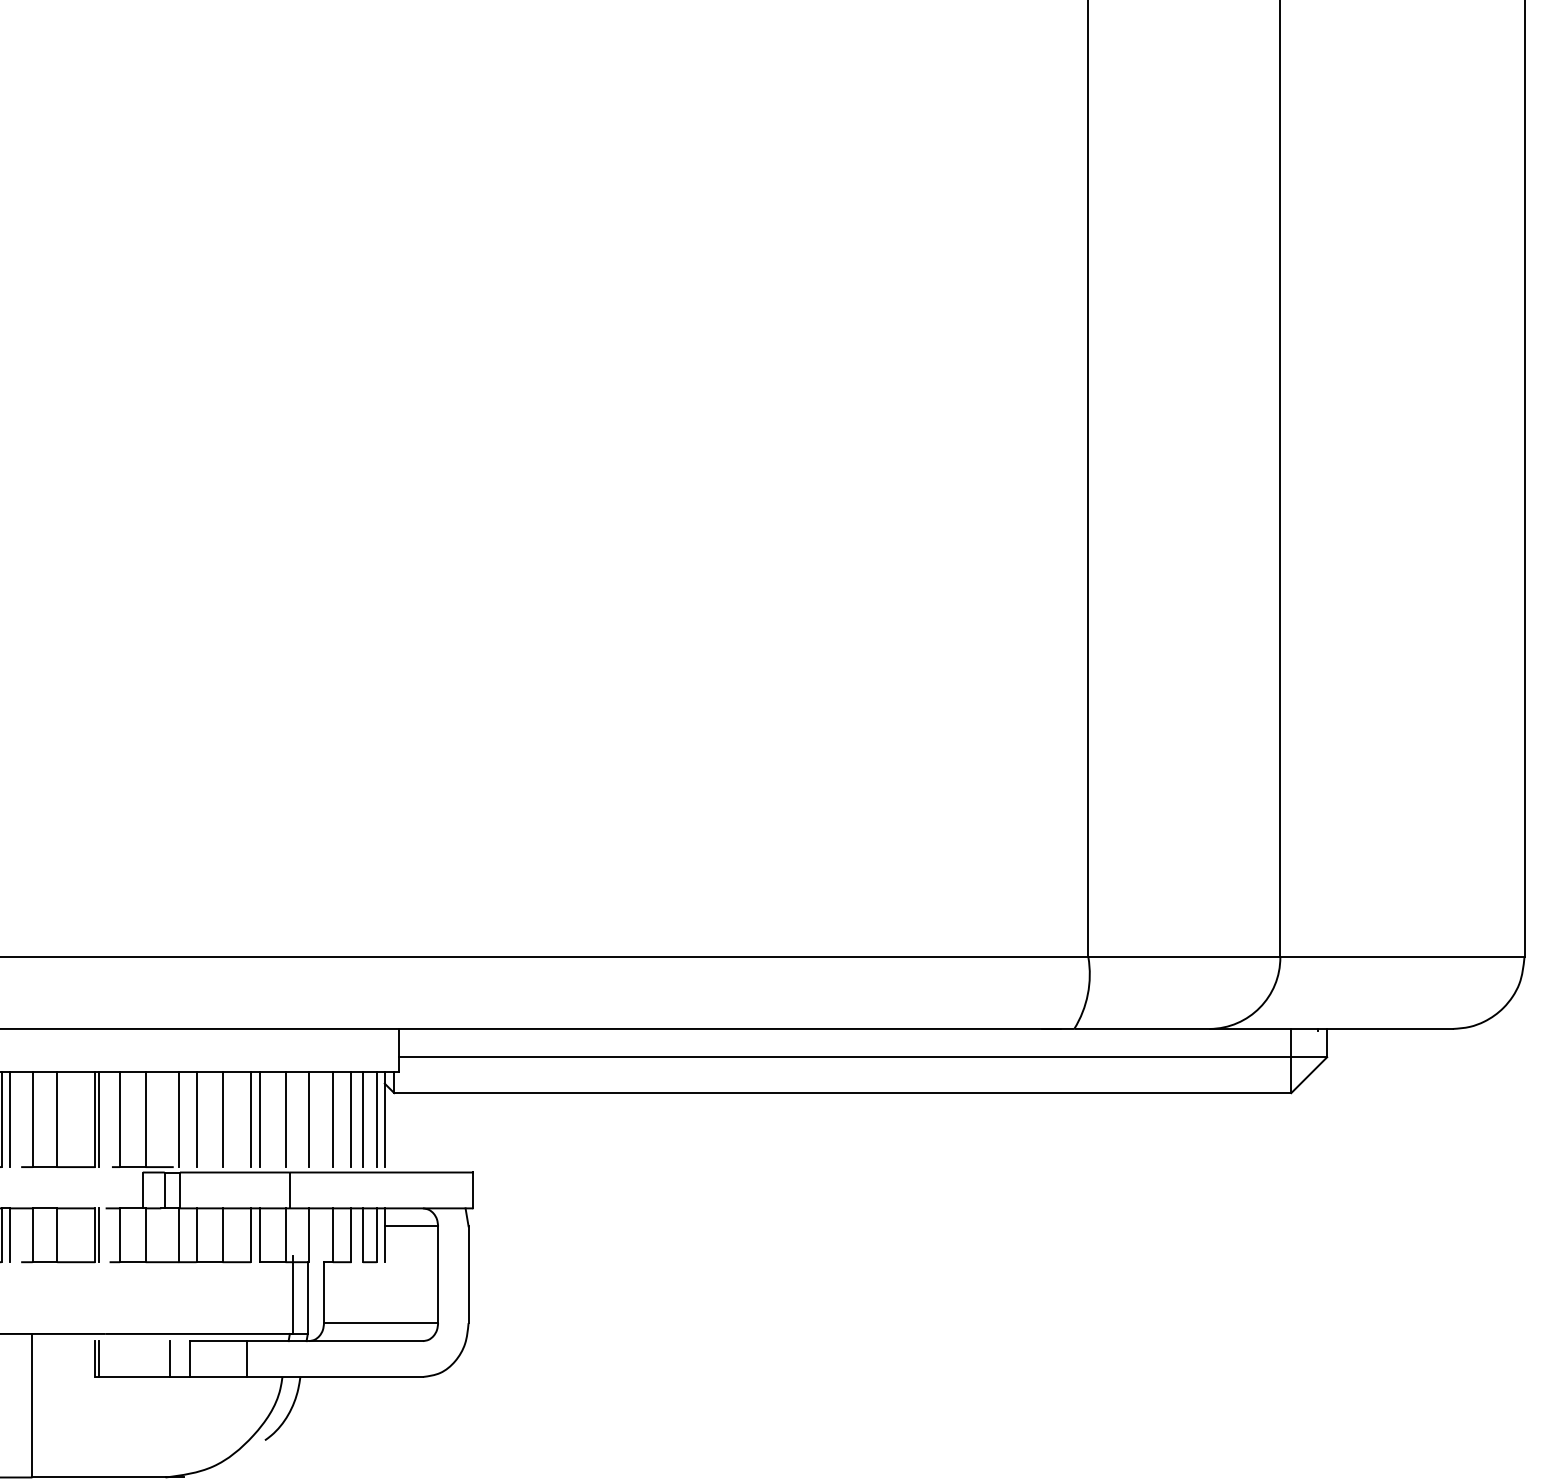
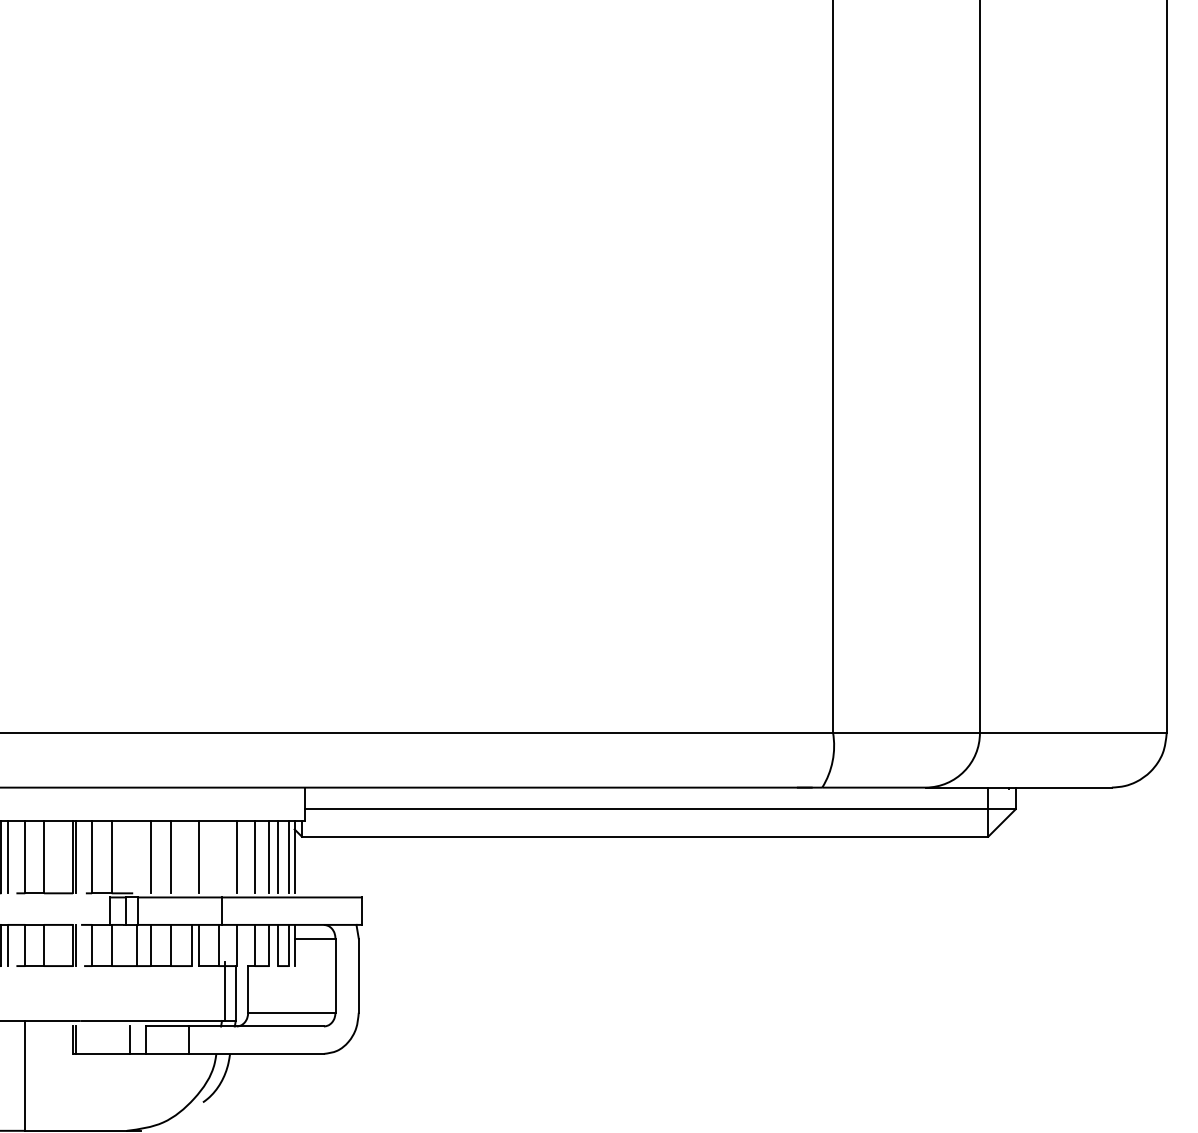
line: (179, 1119) -> (137, 856), removed
line: (250, 1119) -> (191, 856), removed
line: (285, 1119) -> (218, 856), removed

